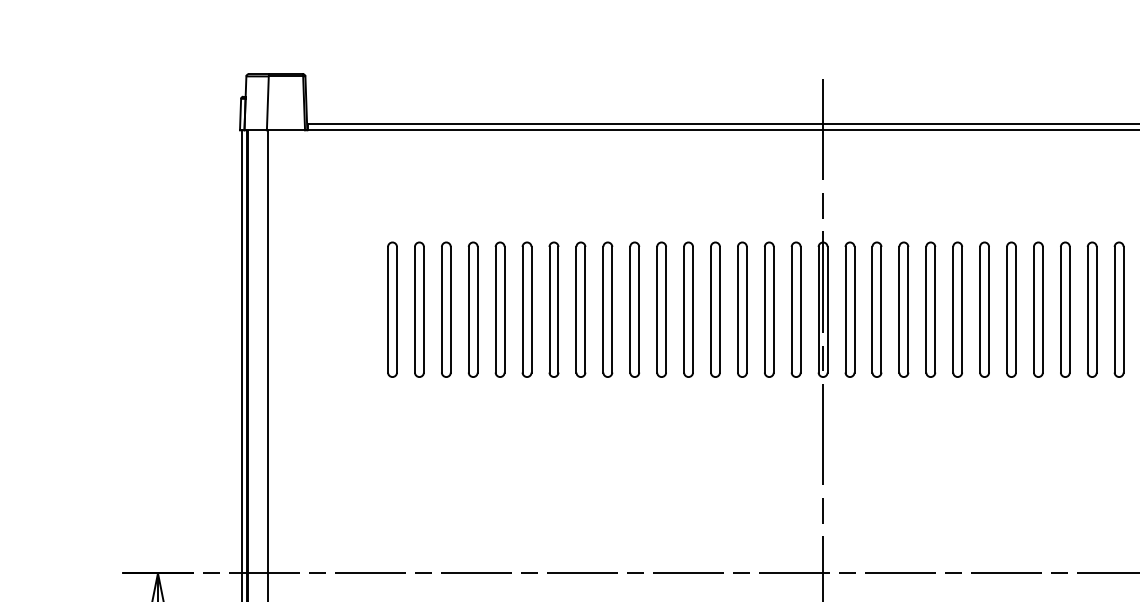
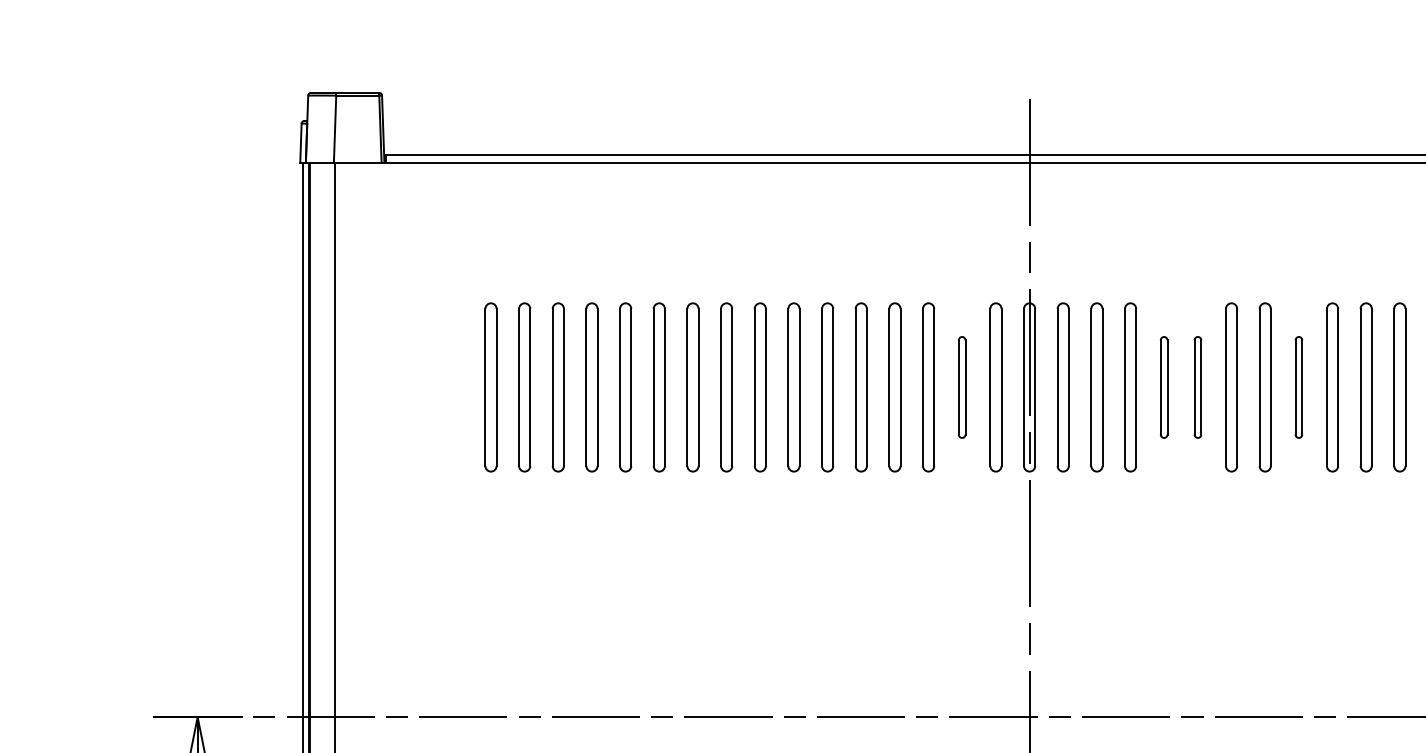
part: (768, 309) -> (961, 387), size x0.6
part: (930, 309) -> (1163, 387), size x0.6
part: (957, 309) -> (1197, 387), size x0.6
part: (1038, 309) -> (1298, 387), size x0.6

